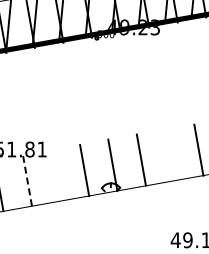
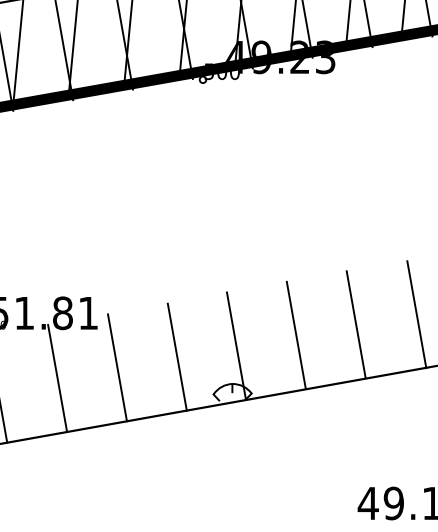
line: (169, 154) -> (355, 323), added
line: (55, 175) -> (116, 367), added
line: (27, 180) -> (57, 378), dashed -> solid

